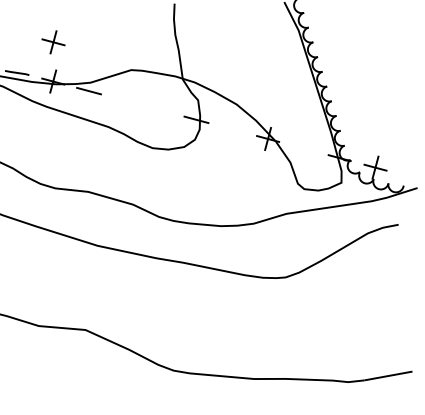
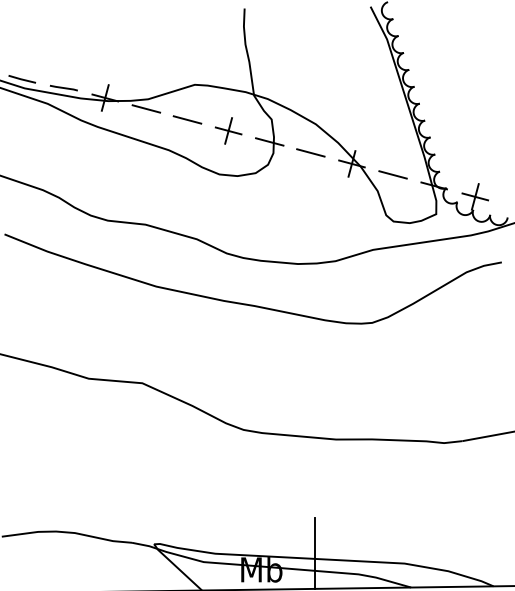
part: (53, 41) -> (228, 130), moved
line: (124, 100) -> (187, 119), added
line: (231, 129) -> (310, 152), added
line: (303, 148) -> (392, 174), added

